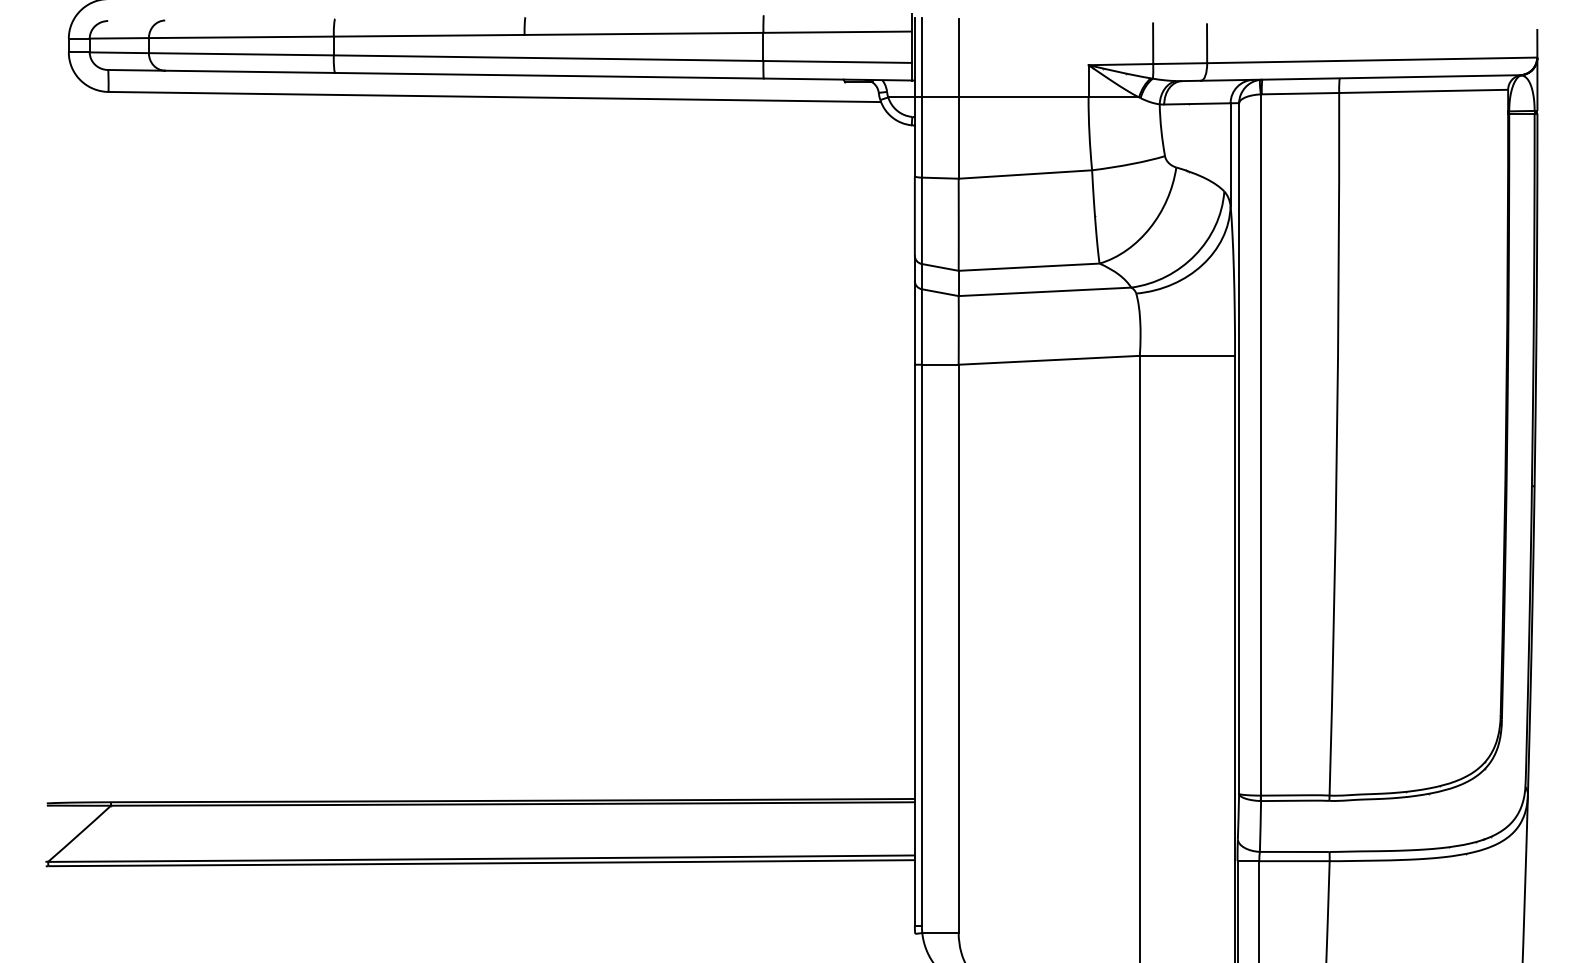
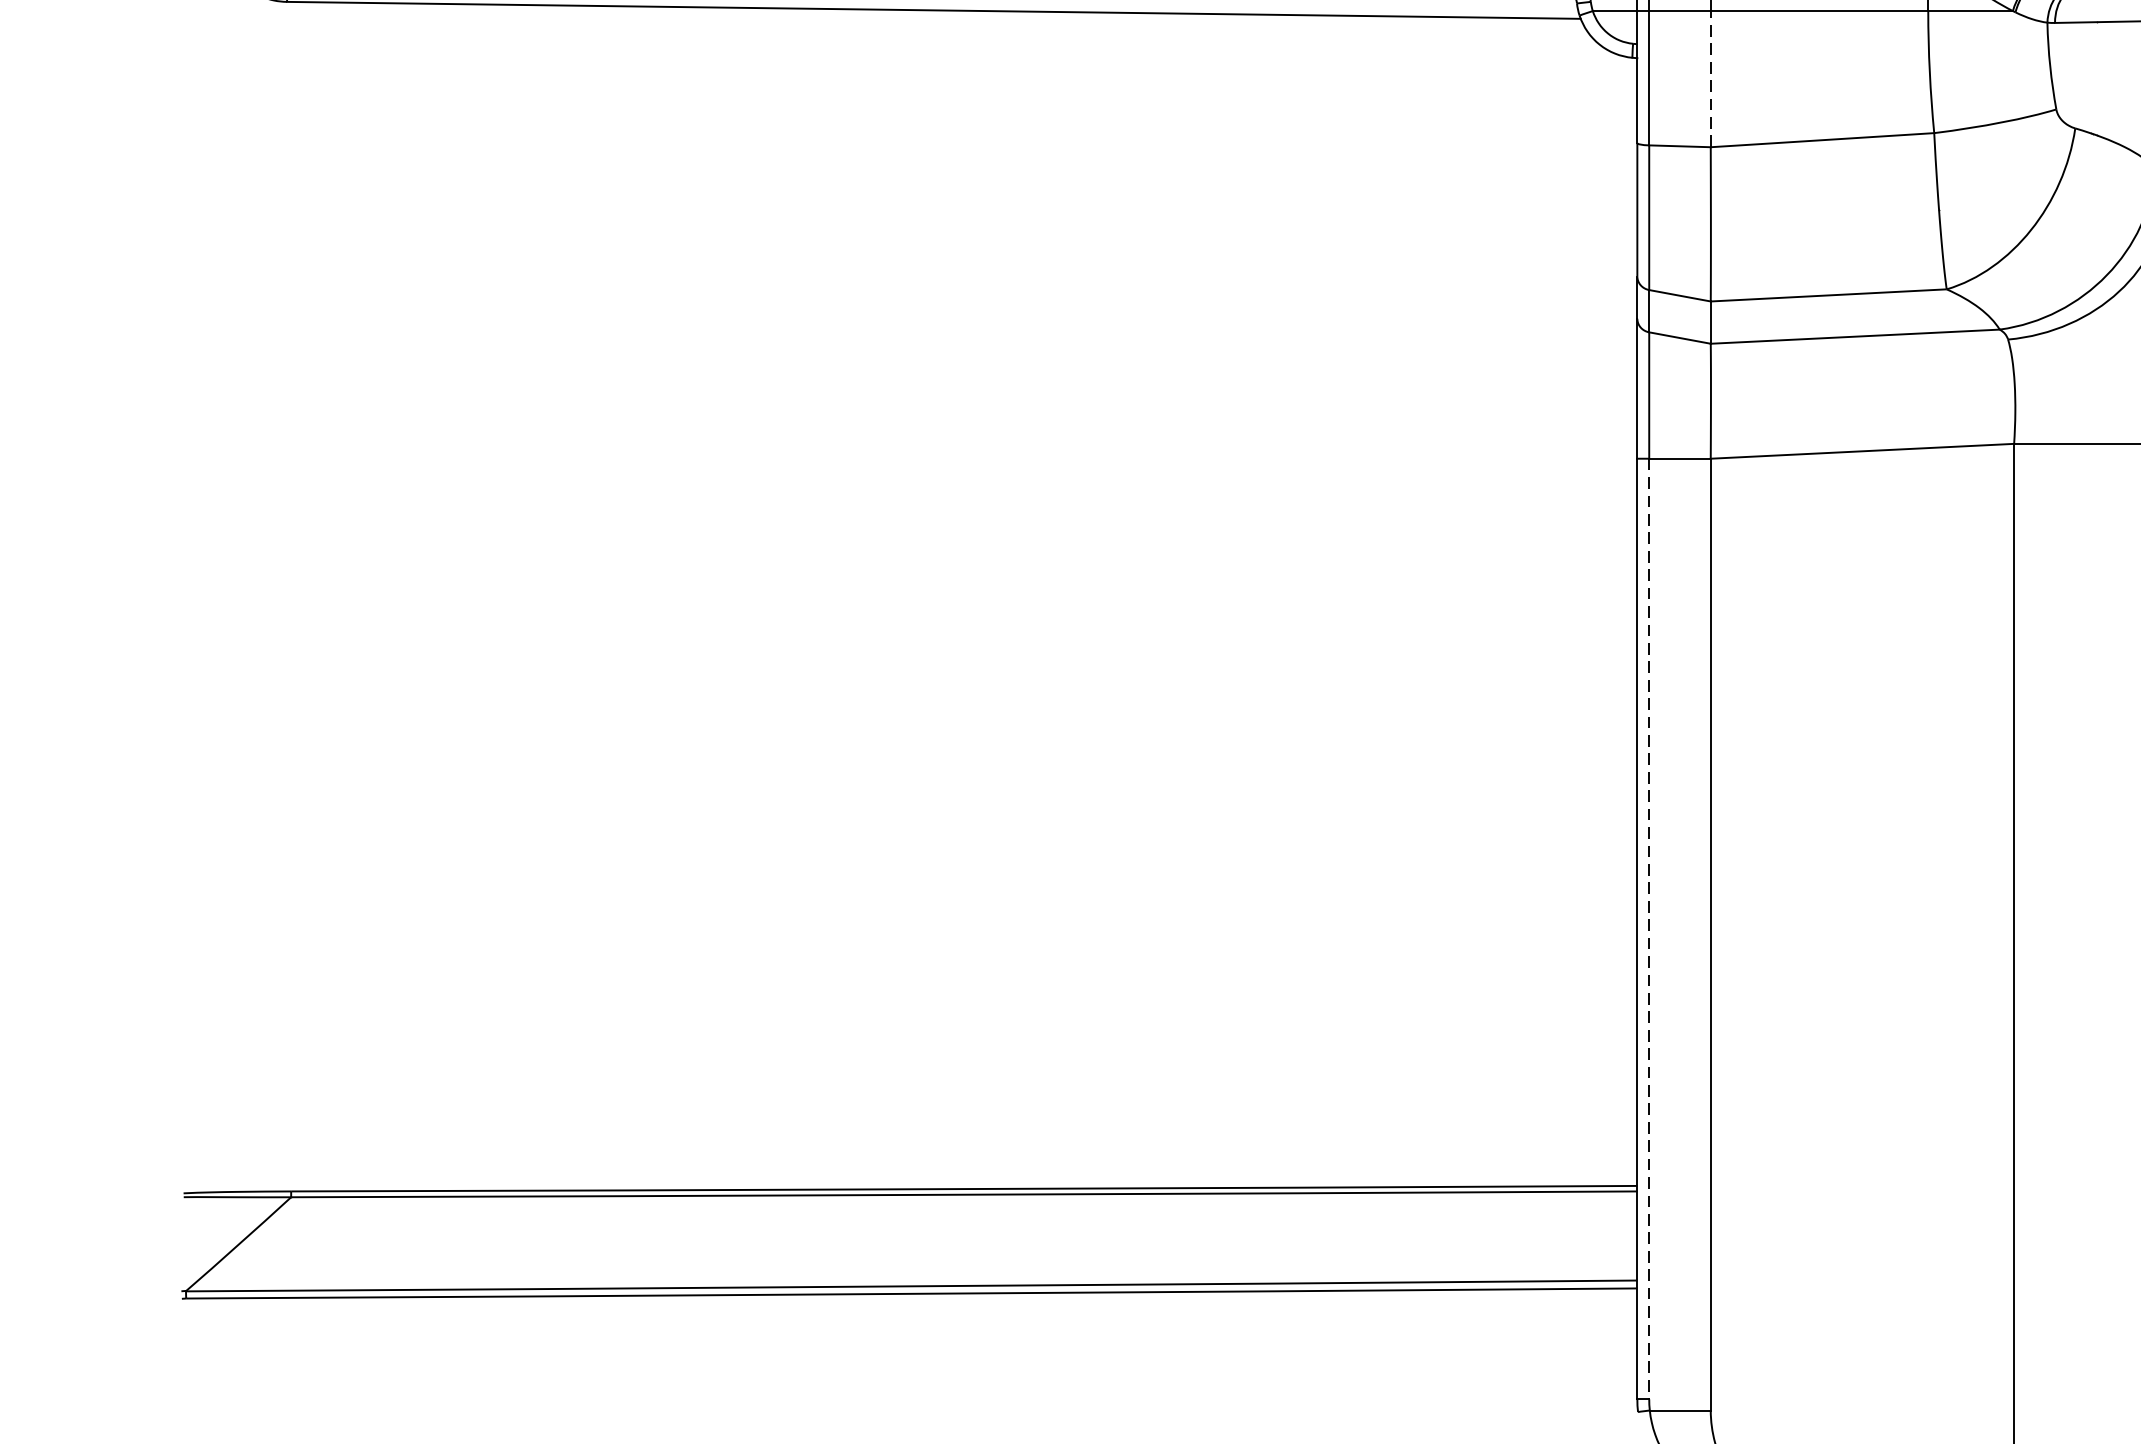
line: (958, 138) -> (1710, 79), solid -> dashed
line: (921, 645) -> (1648, 928), solid -> dashed

